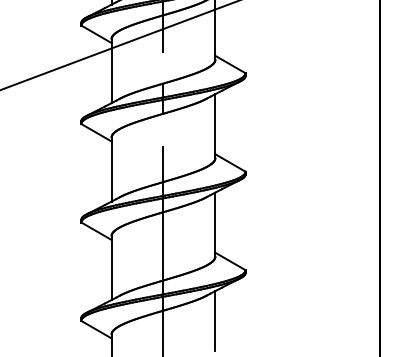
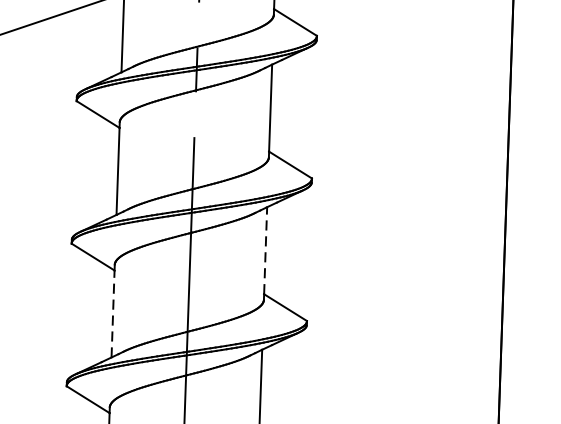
line: (215, 222) -> (265, 250), solid -> dashed
line: (111, 269) -> (112, 313), solid -> dashed

